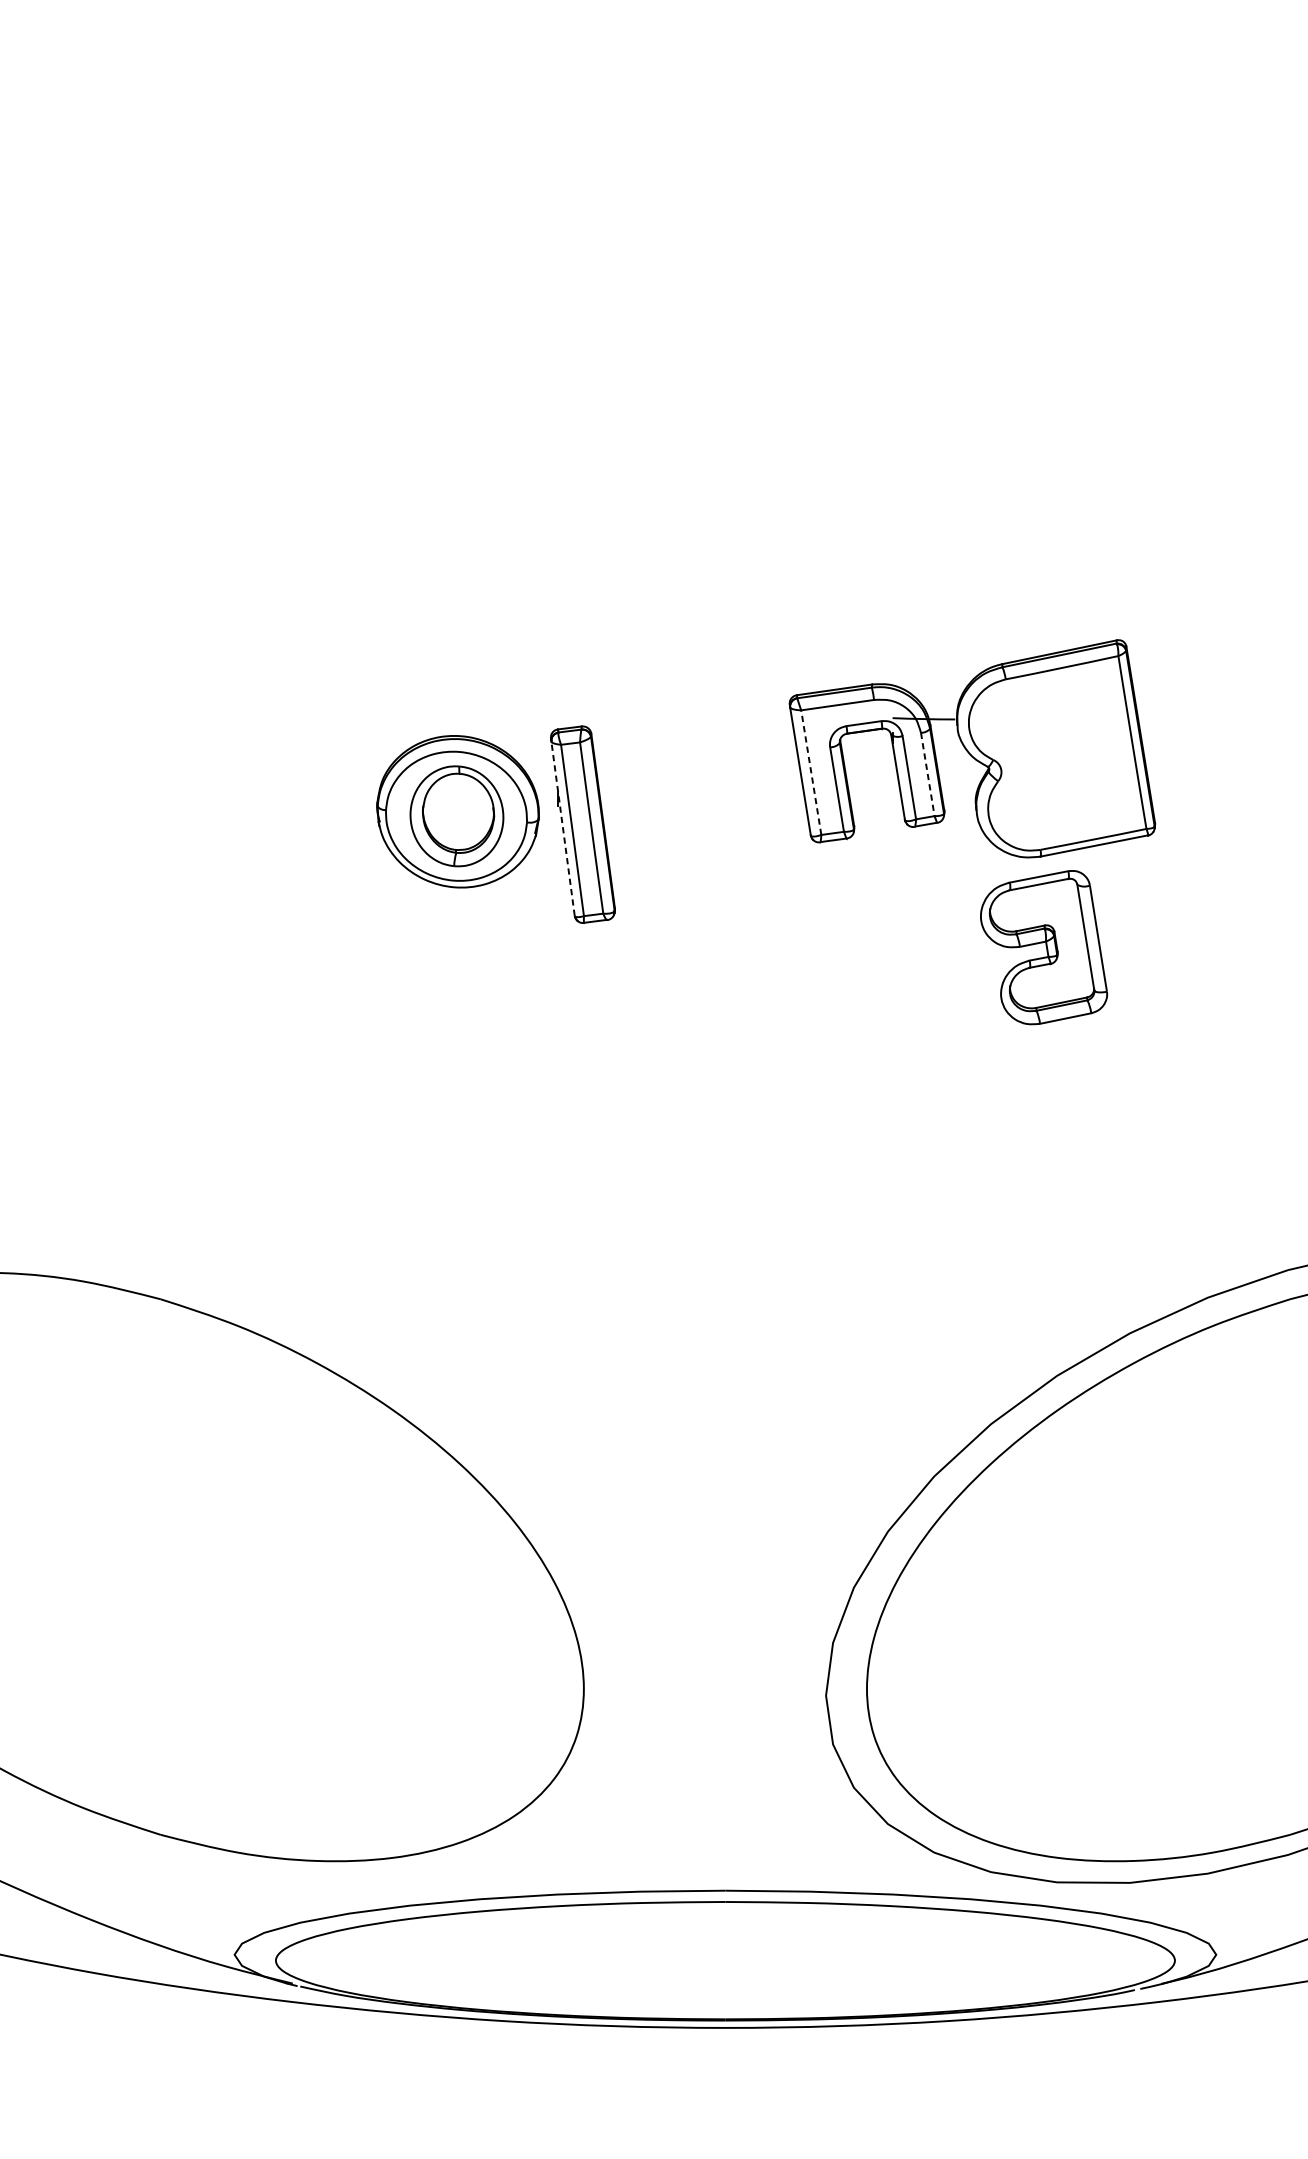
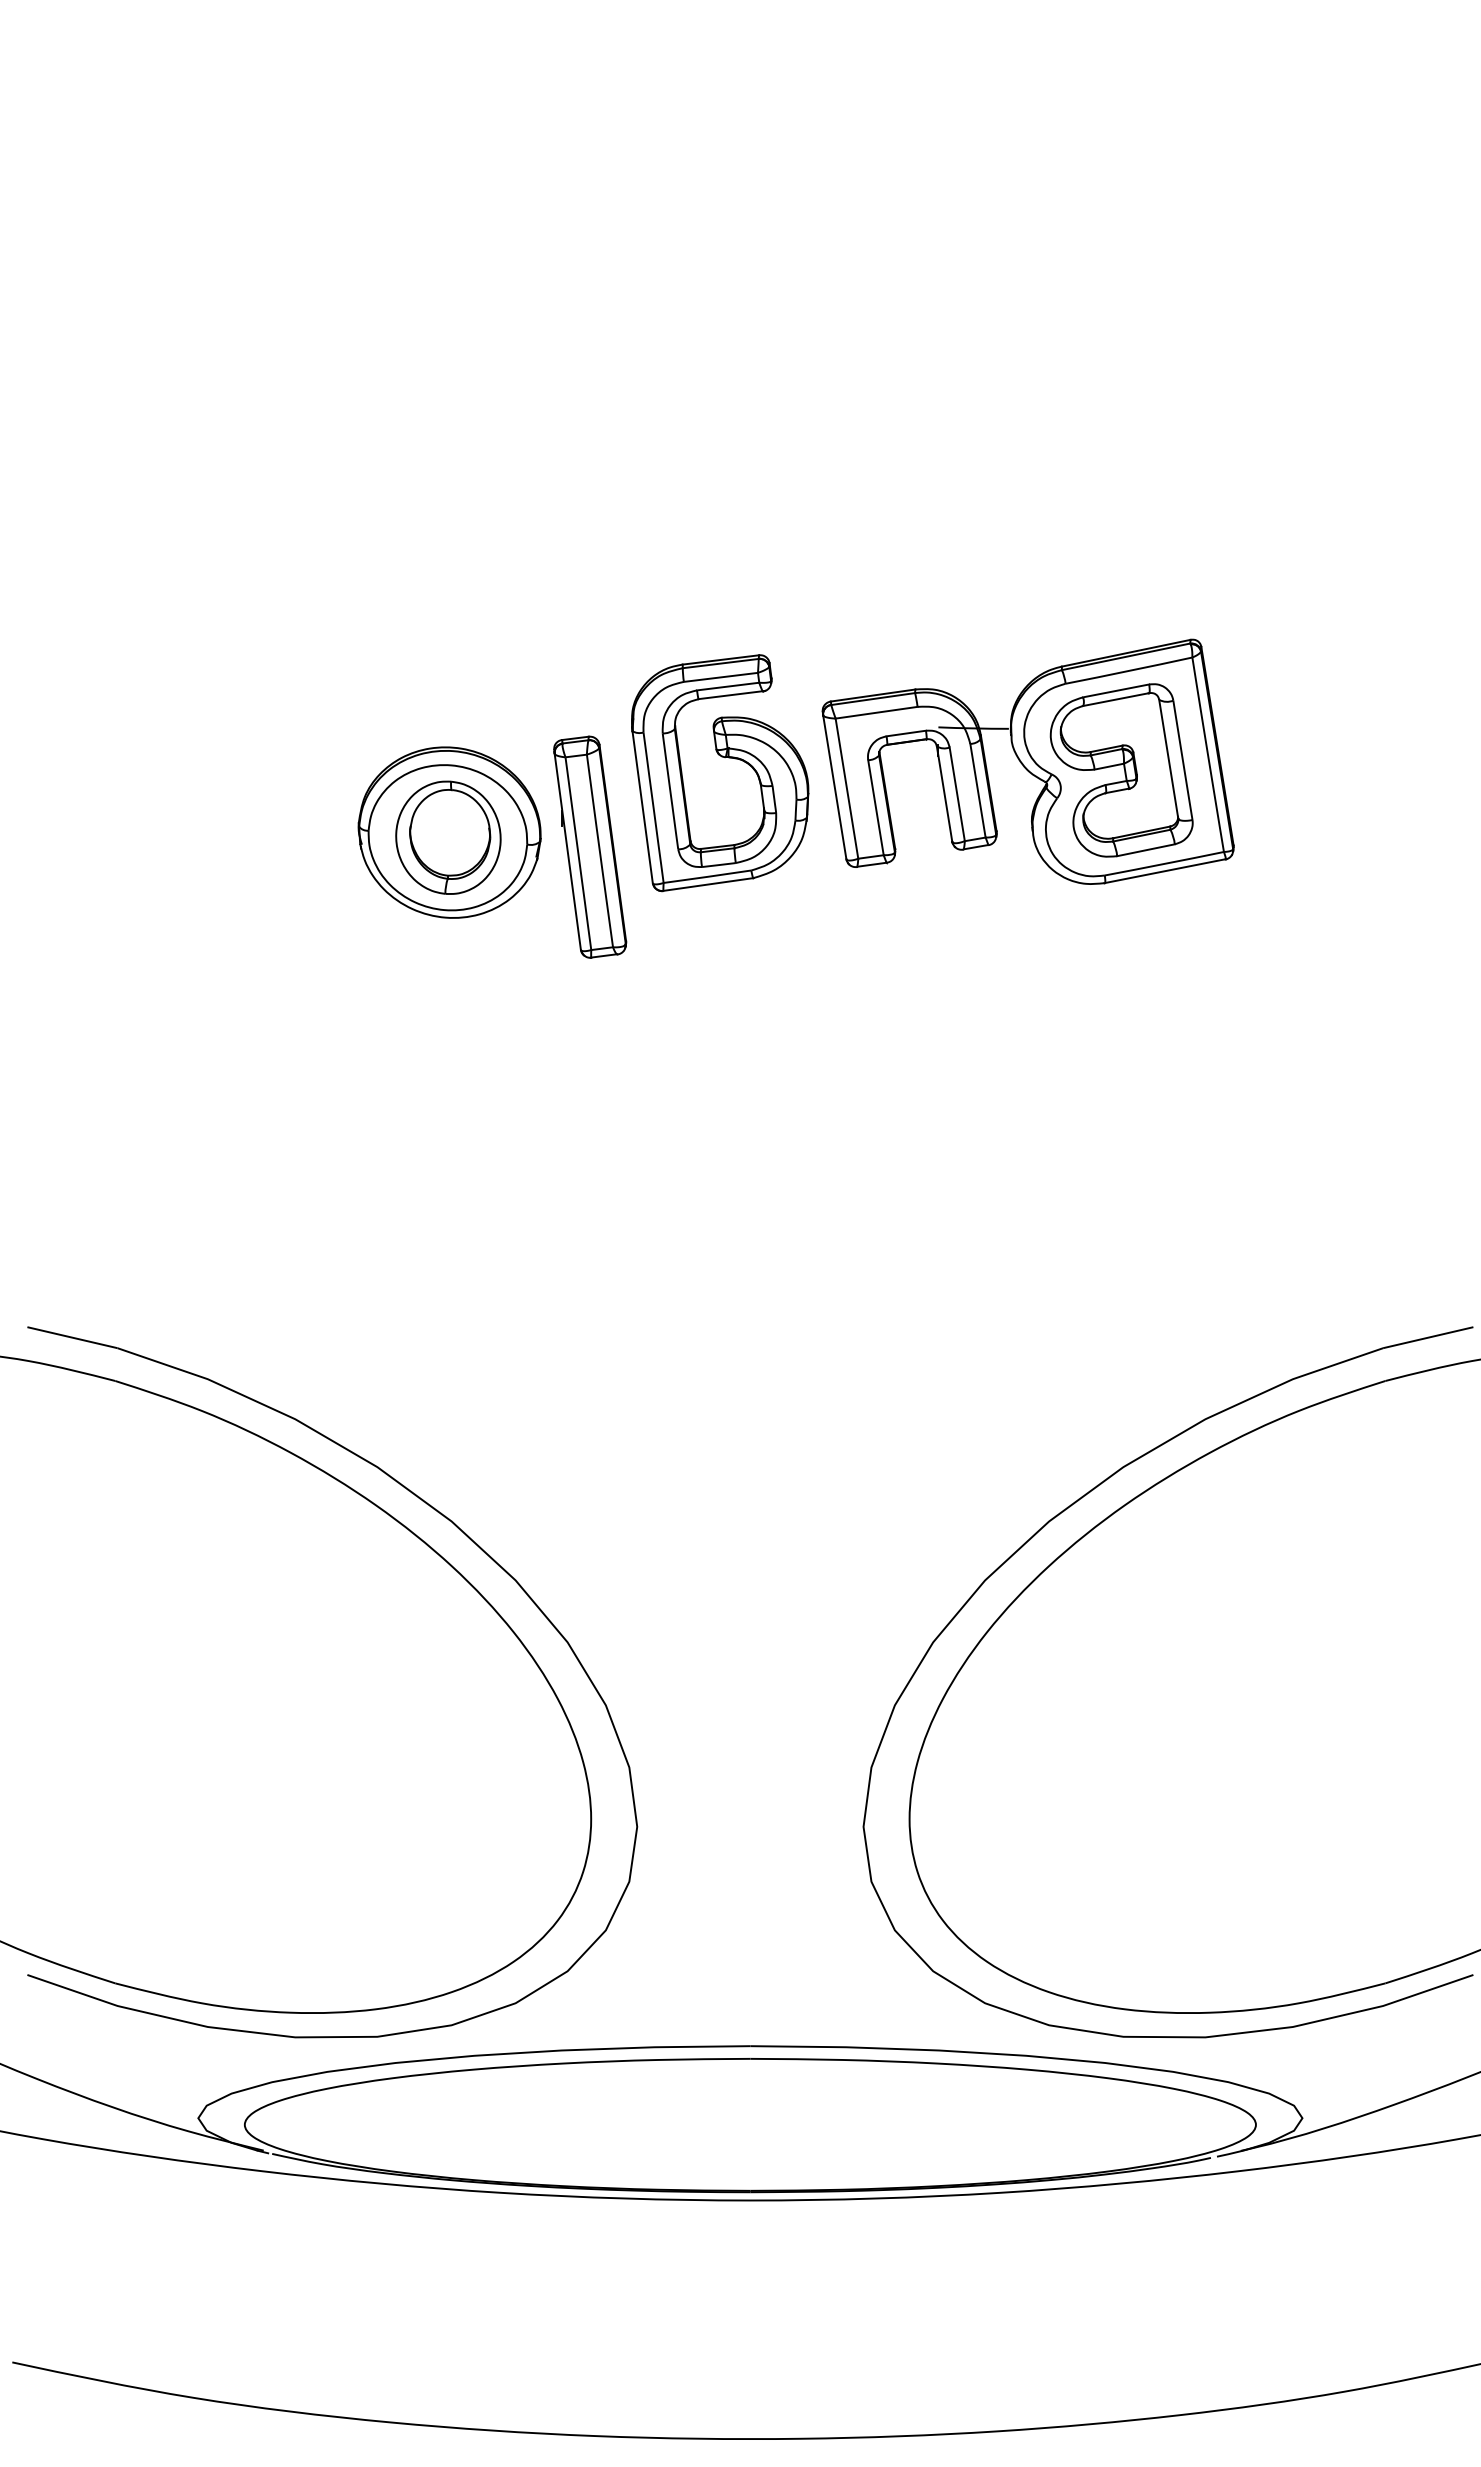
part: (703, 745) -> (725, 758), added
line: (810, 772) -> (846, 788), dashed -> solid
line: (928, 775) -> (978, 791), dashed -> solid
line: (562, 828) -> (567, 851), dashed -> solid
part: (1043, 947) -> (1121, 770), moved
part: (477, 1442) -> (471, 1541), added

